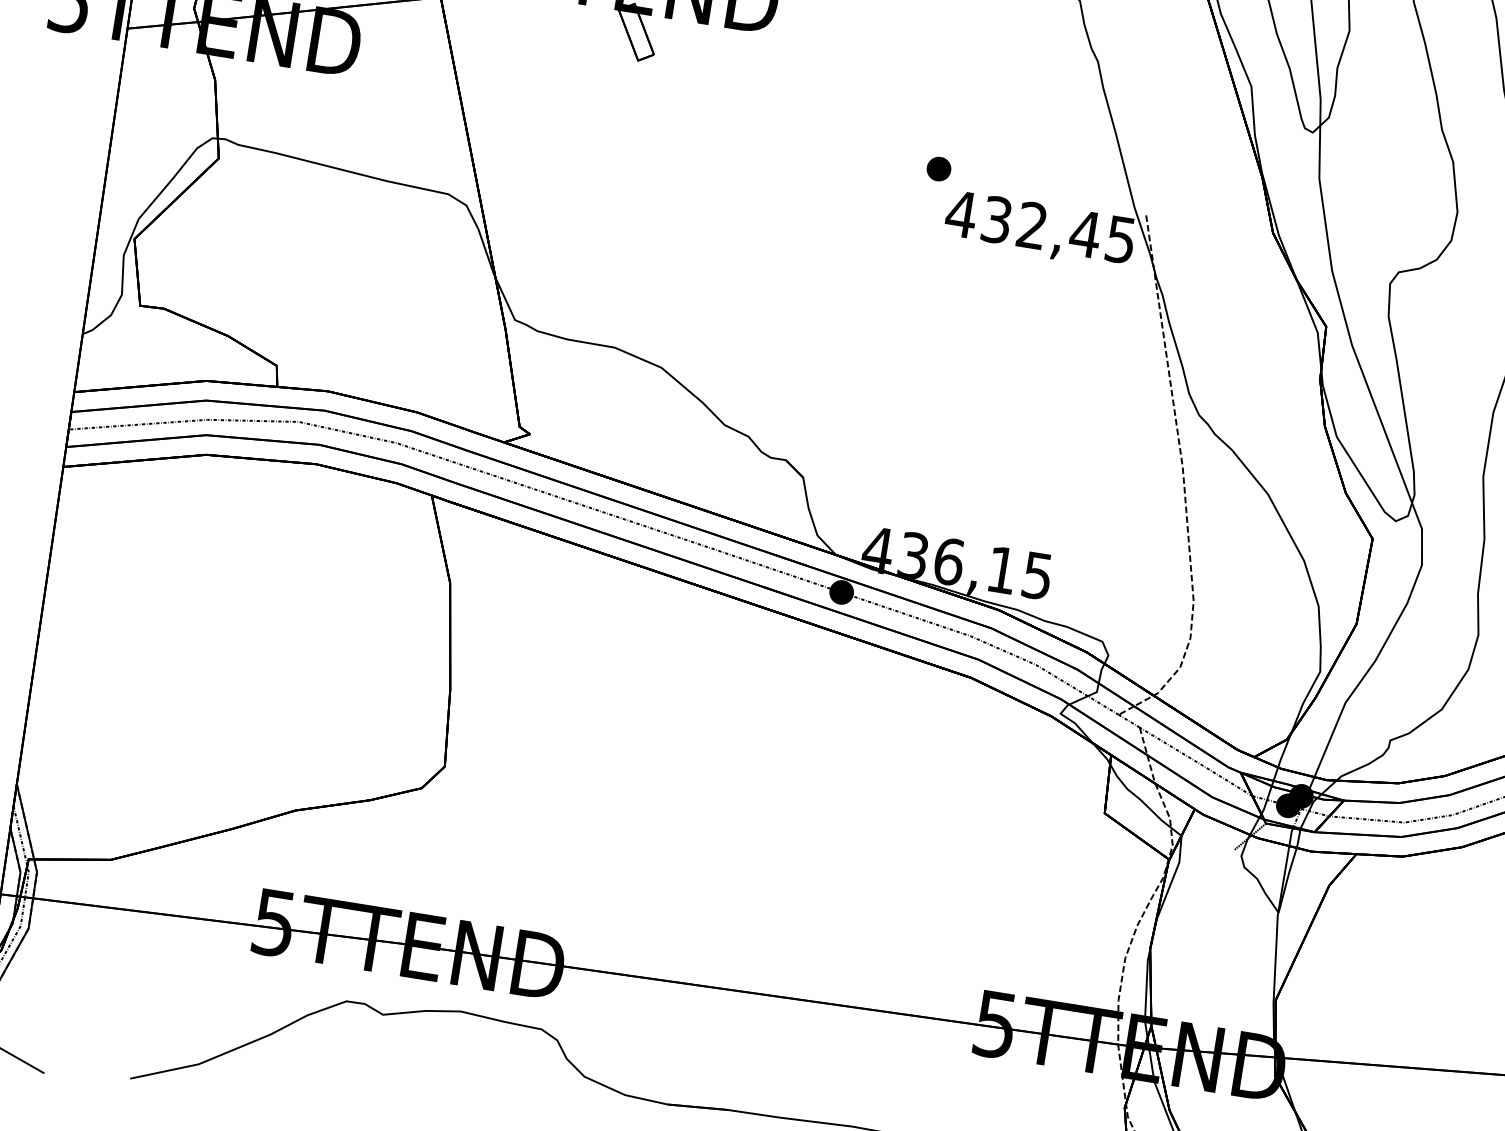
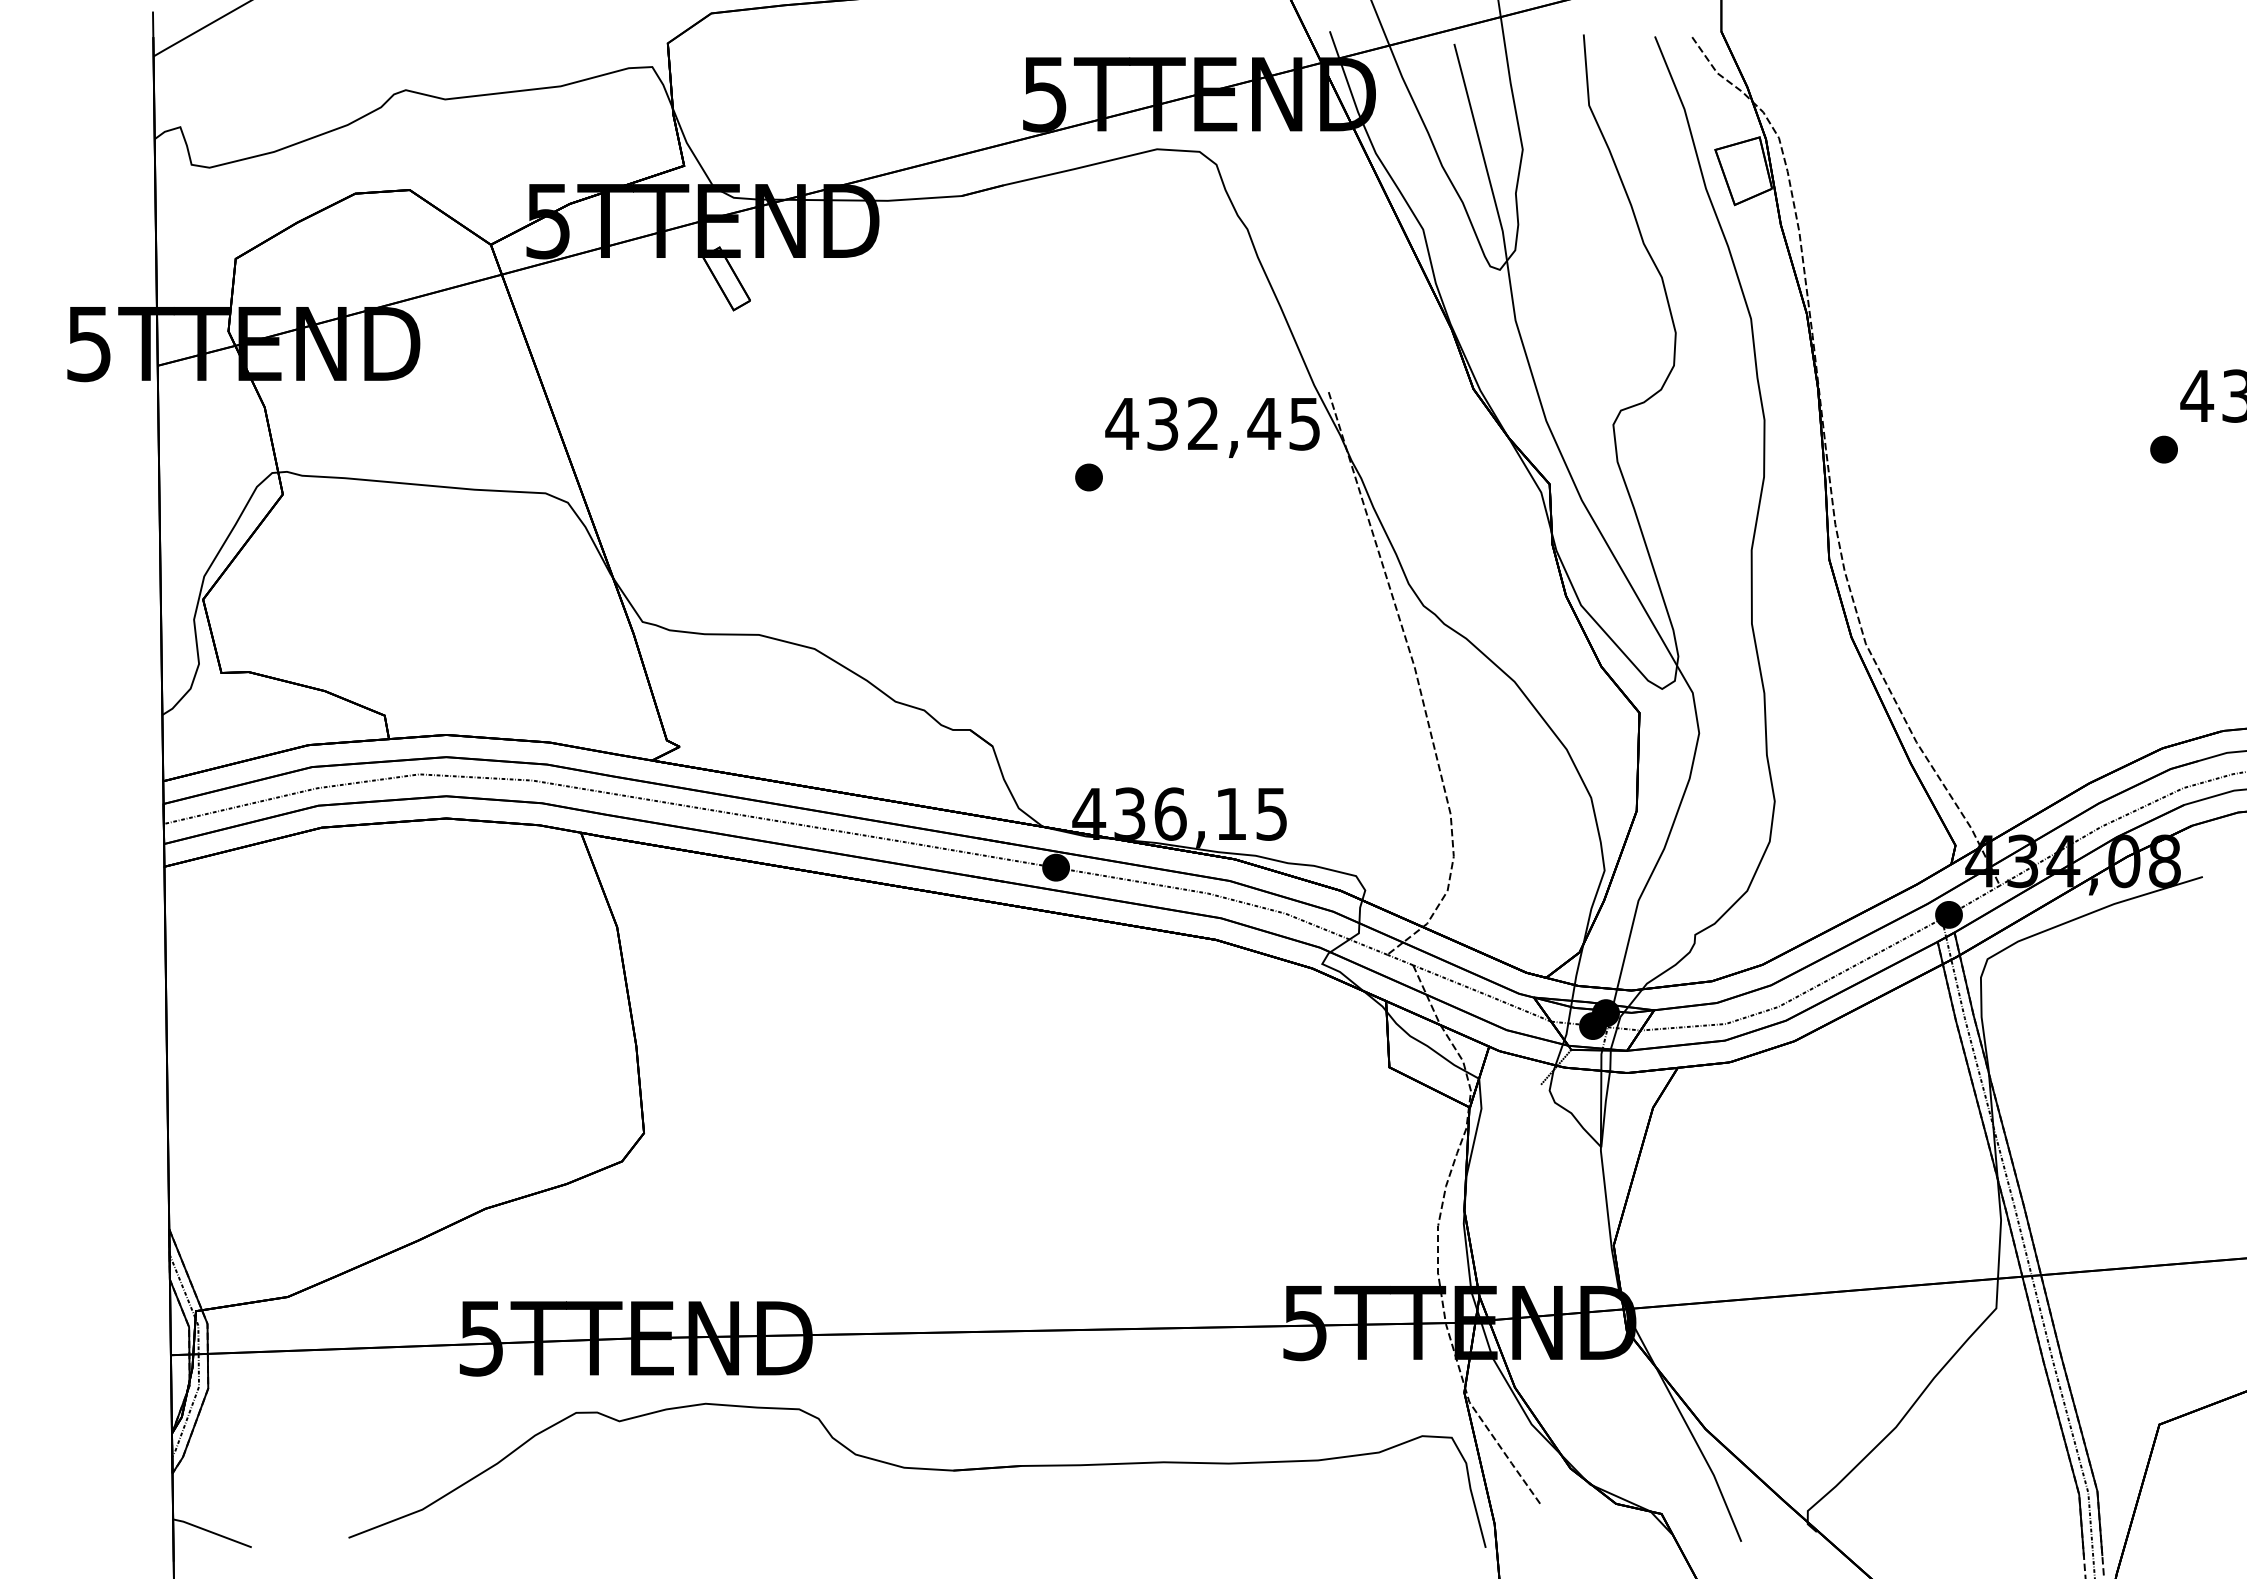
part: (938, 169) -> (1088, 477), moved

